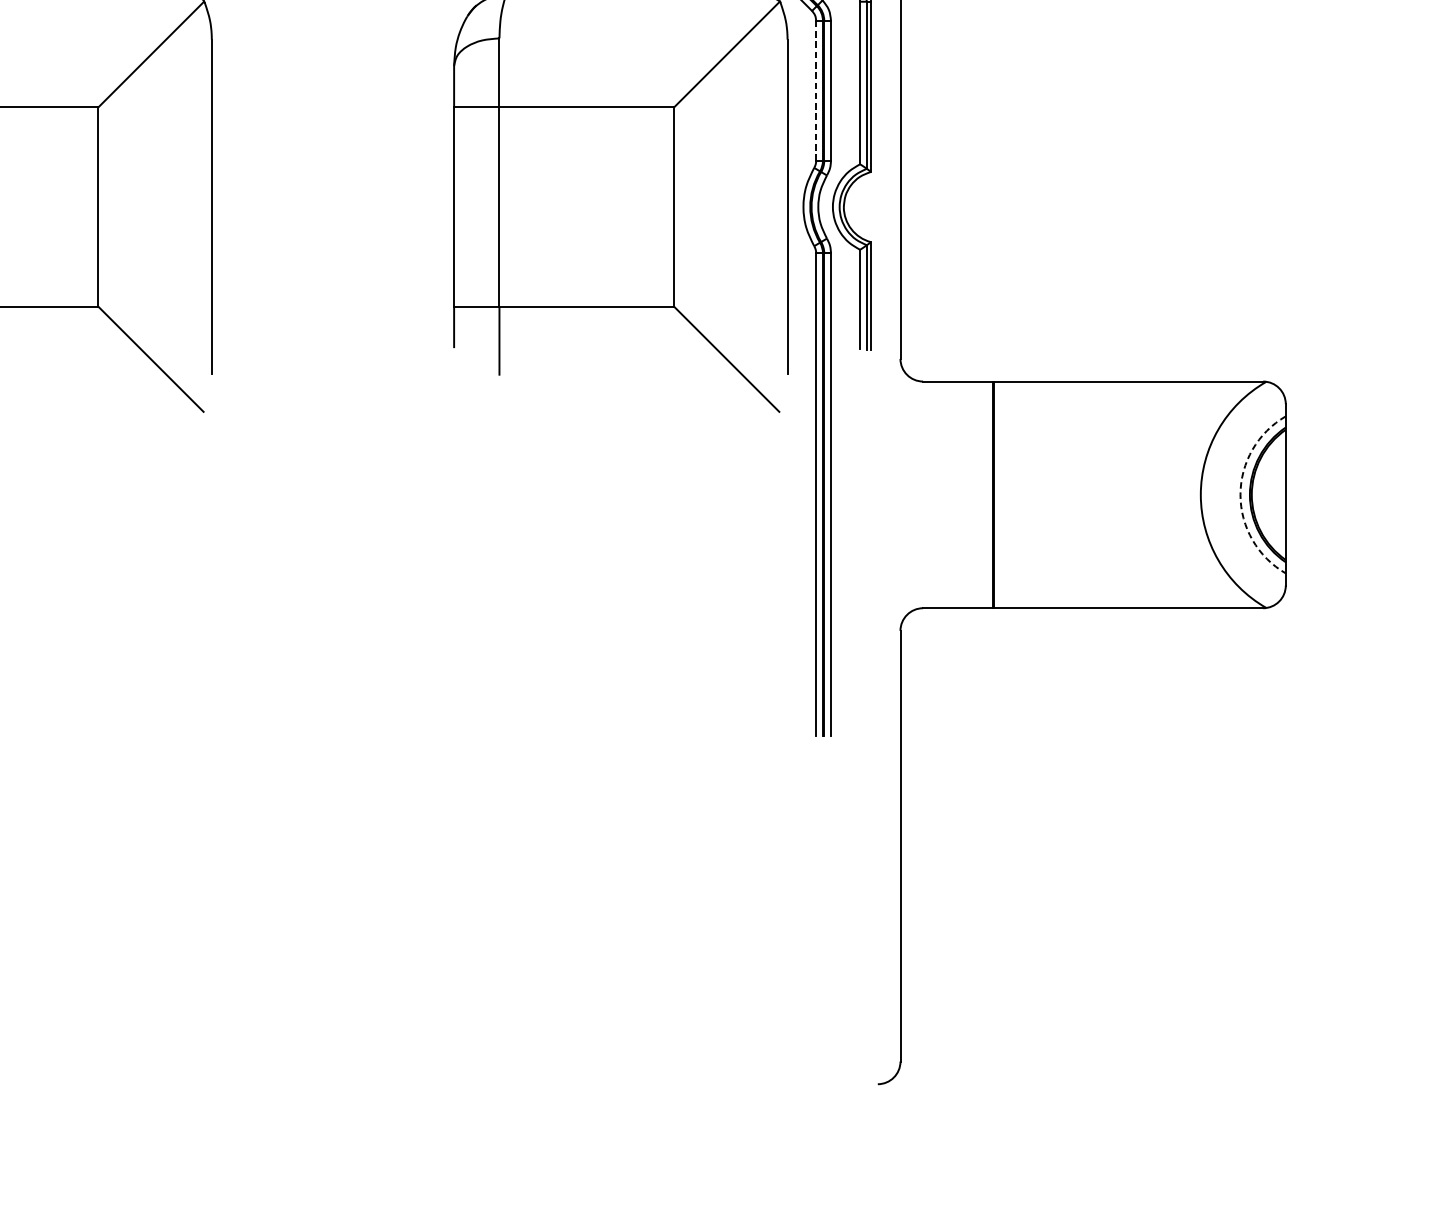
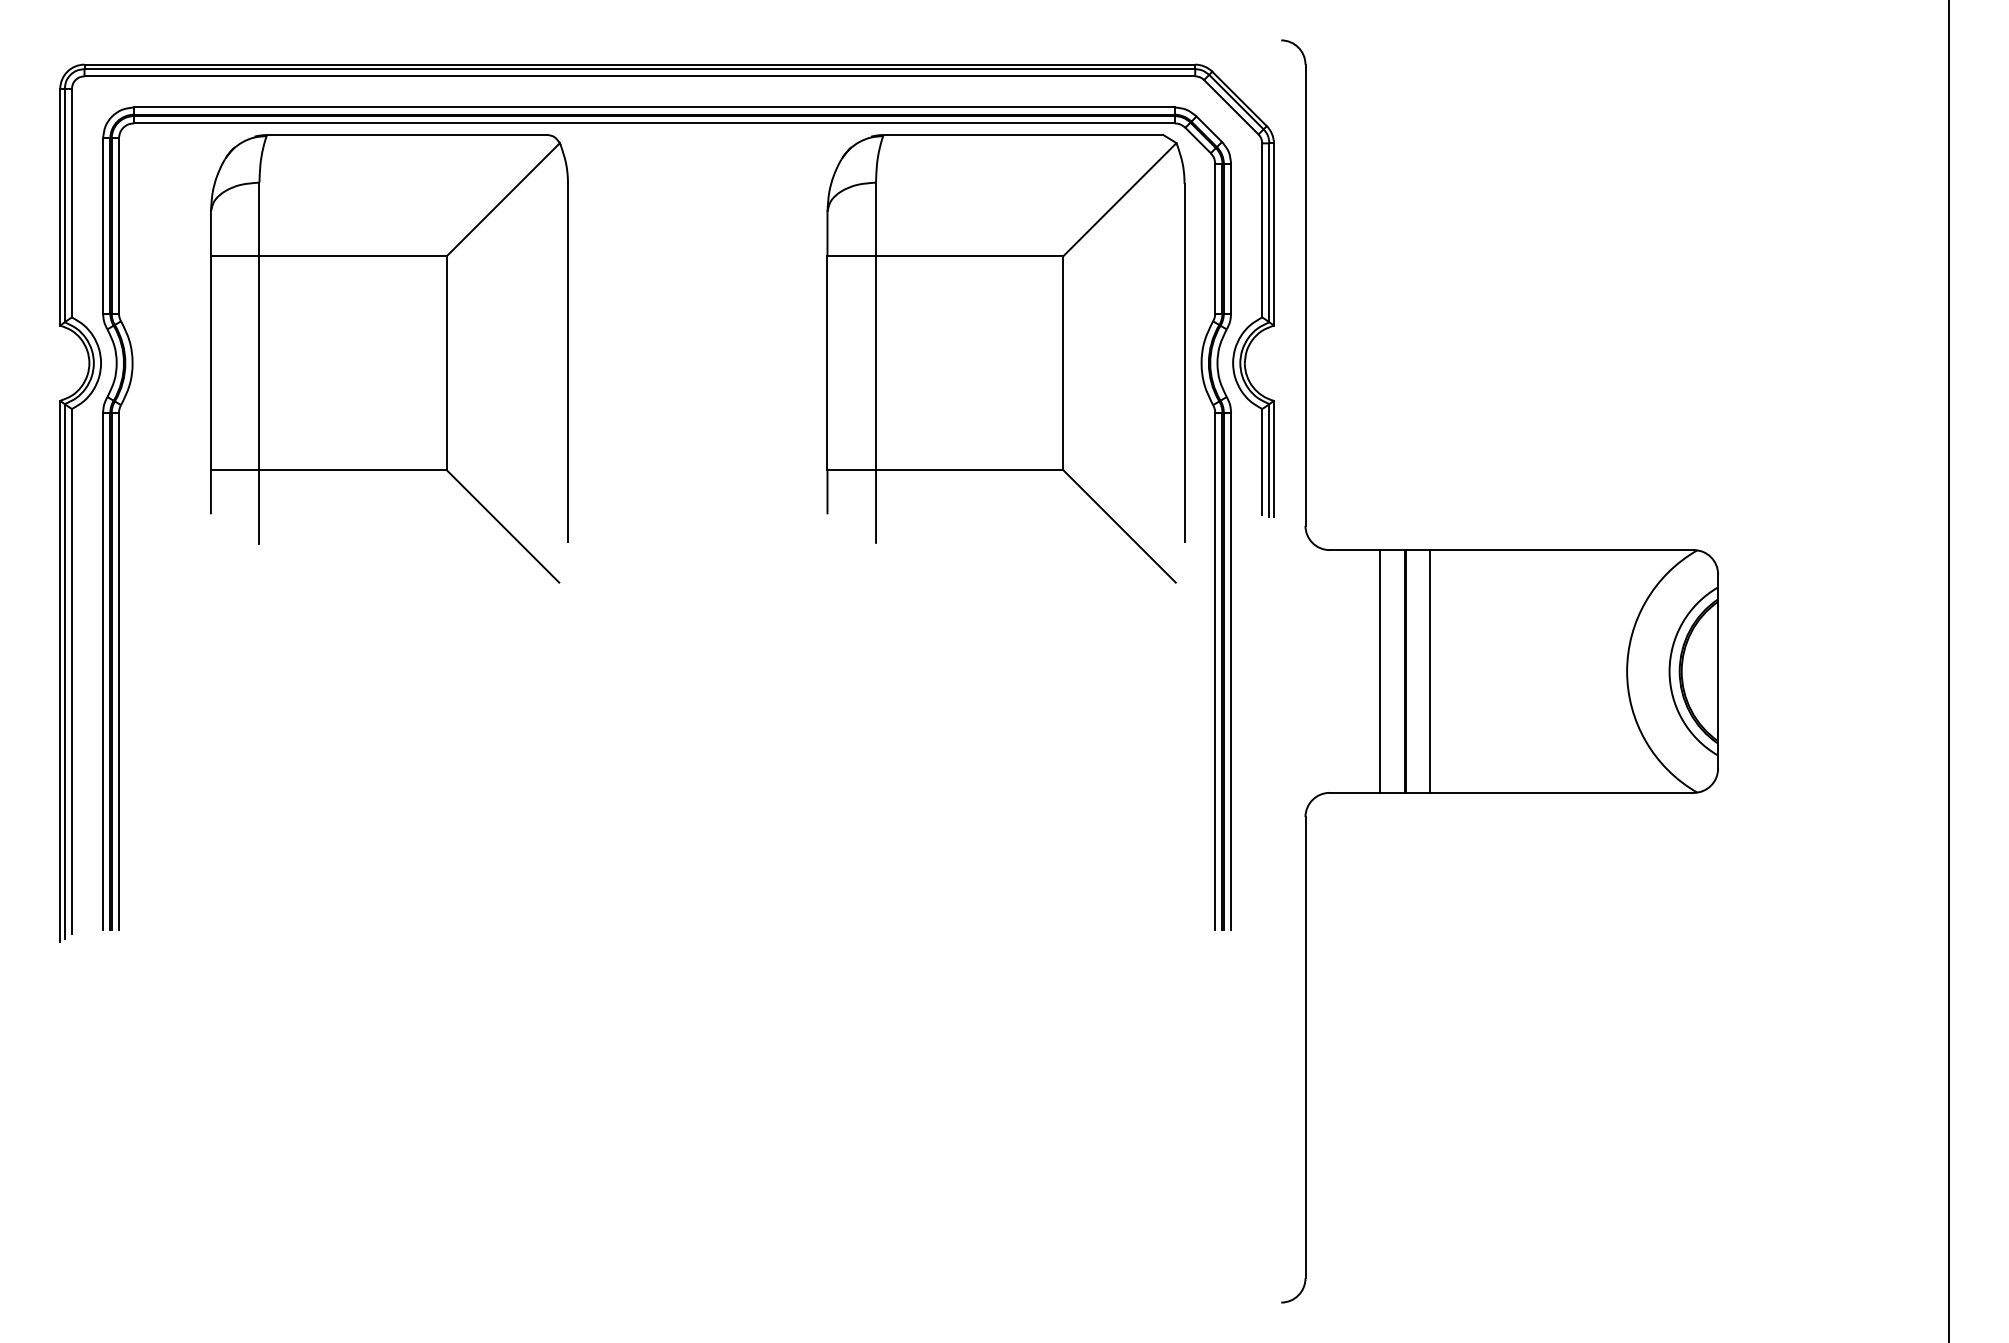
line: (816, 90) -> (1215, 238), dashed -> solid
line: (970, 494) -> (1380, 671), added
line: (1017, 494) -> (1430, 671), added
arc: (1240, 494) -> (1669, 671), dashed -> solid

